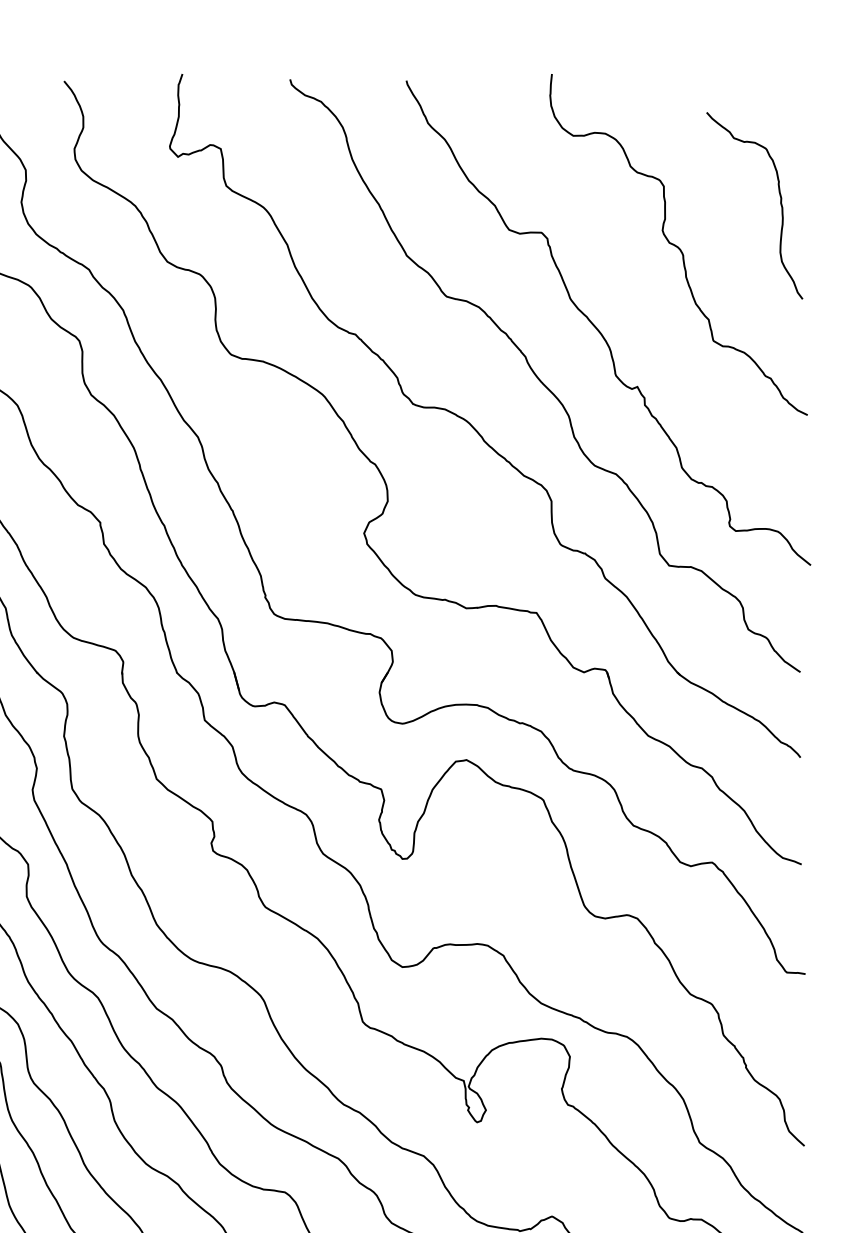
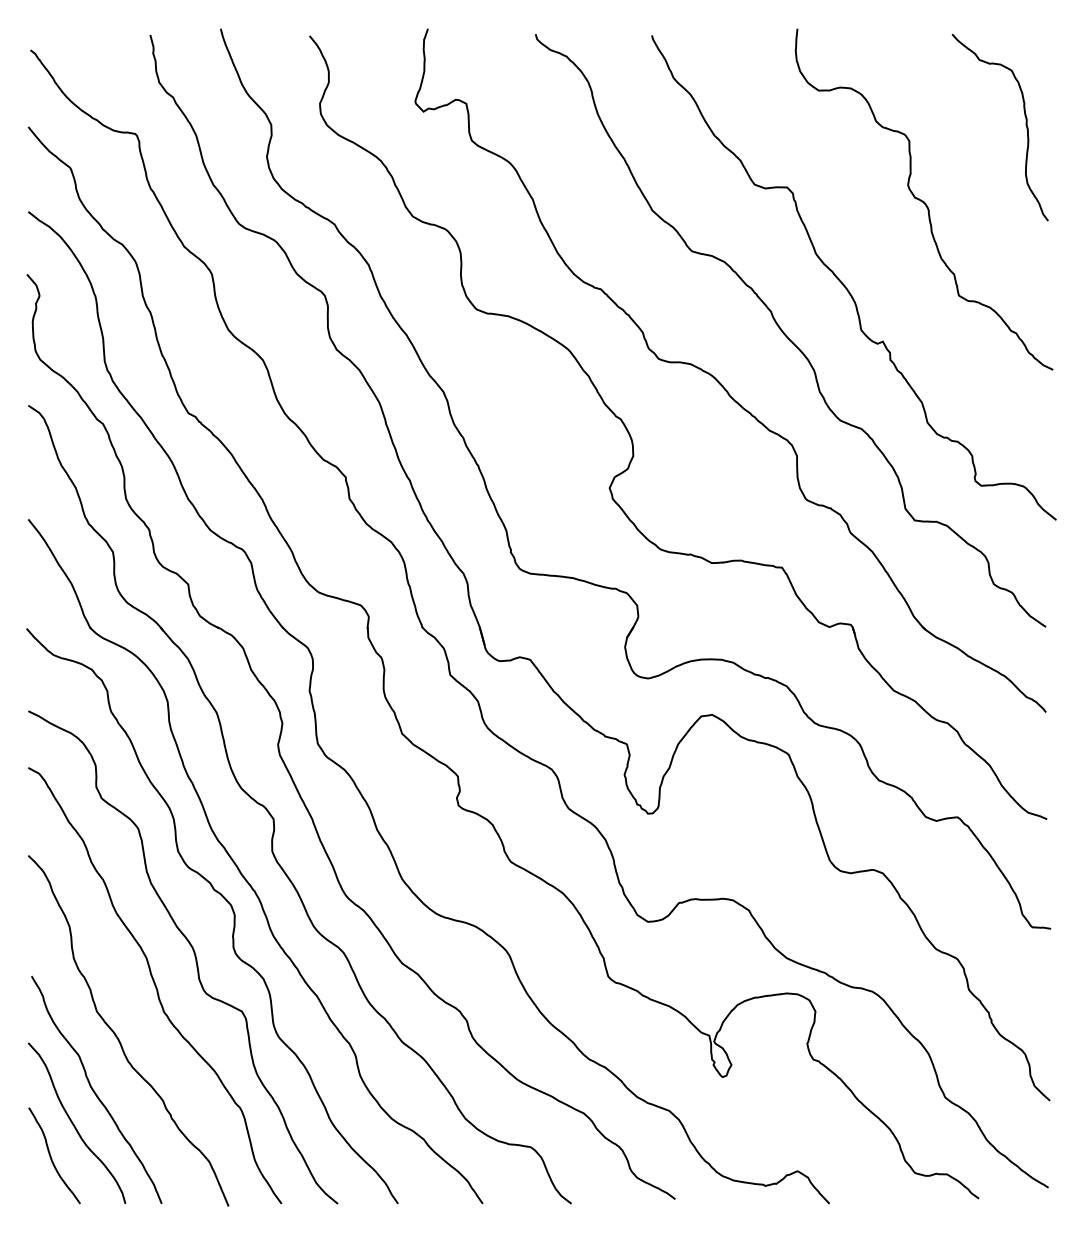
curve: (780, 203) -> (1025, 125), moved

